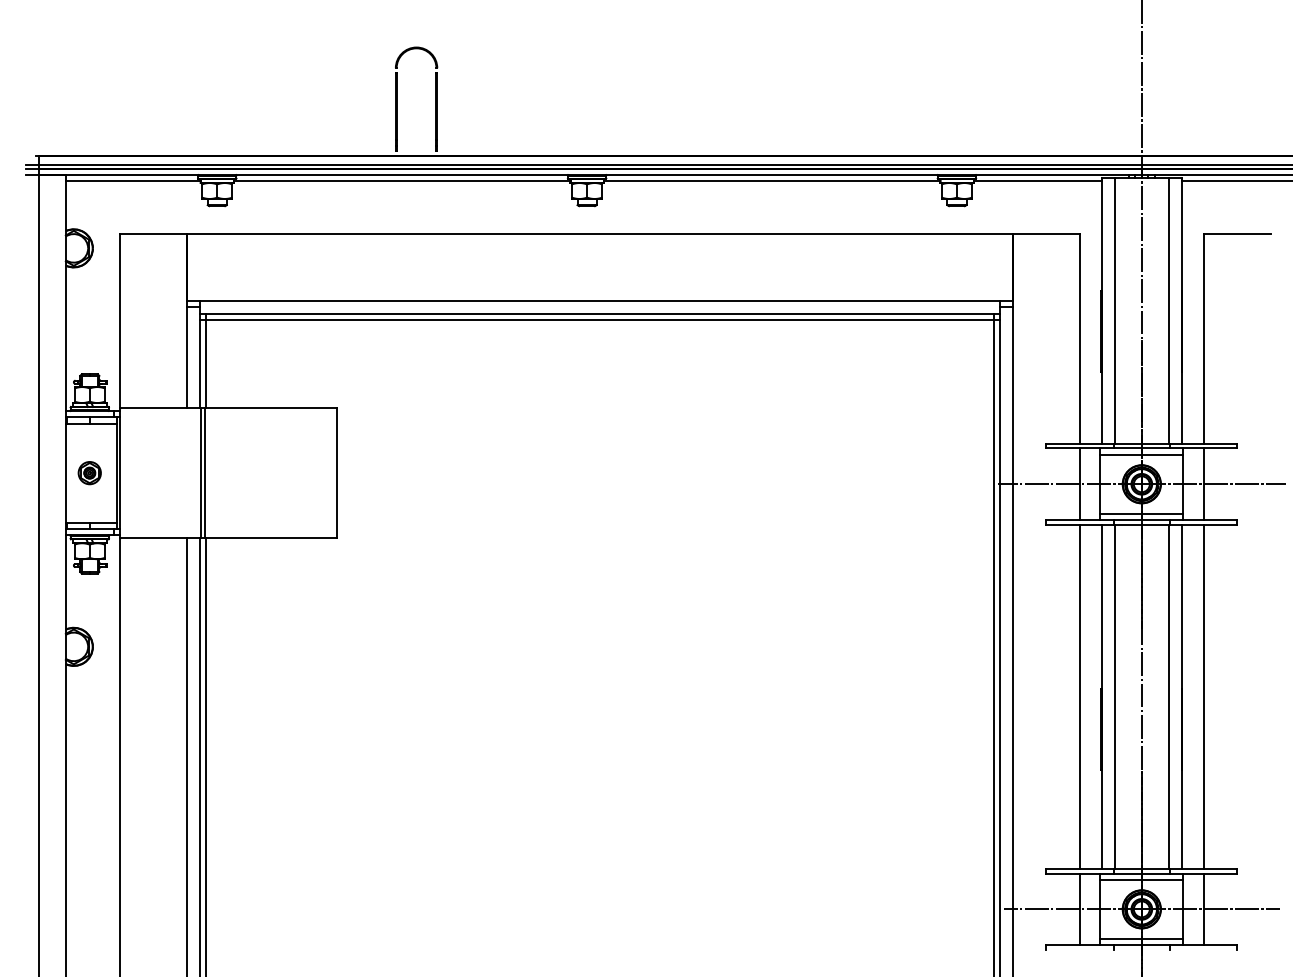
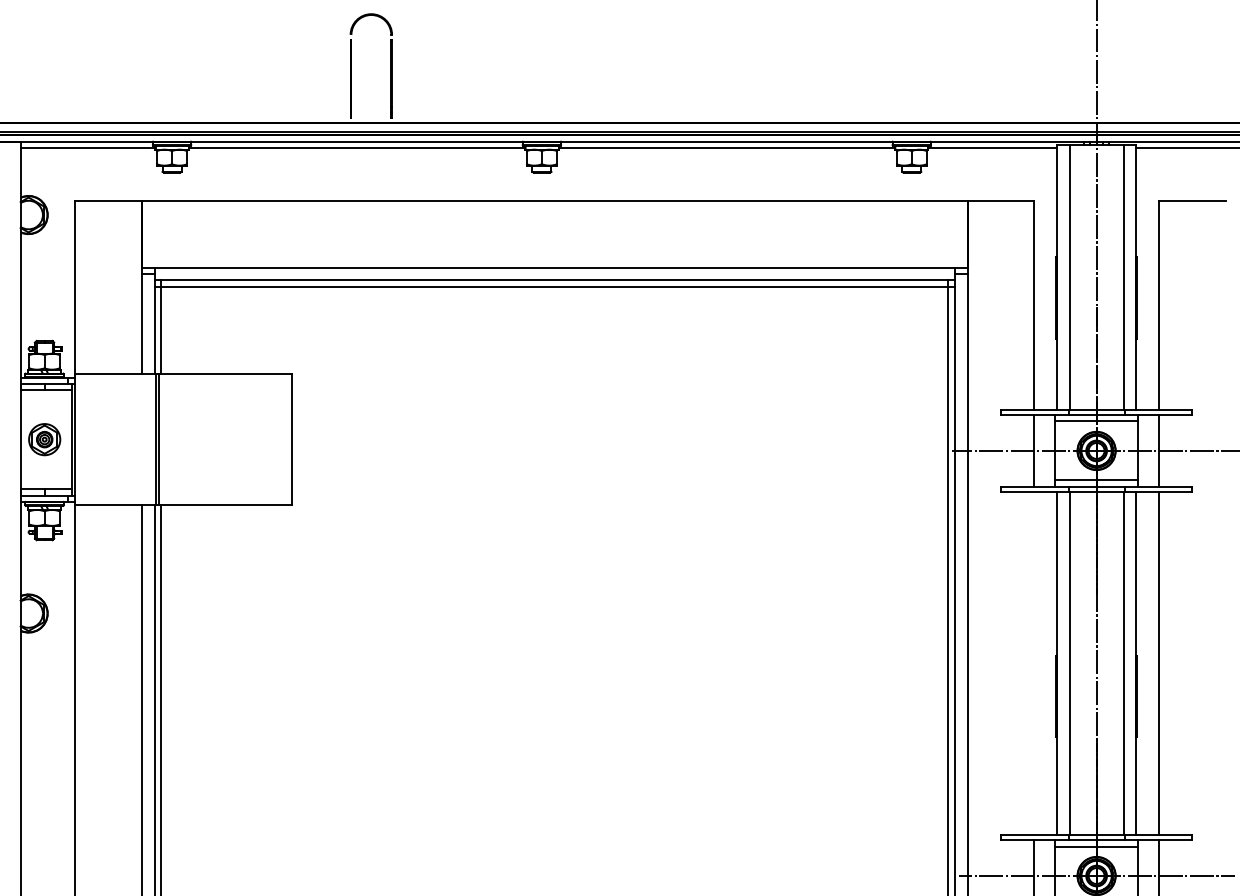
part: (89, 473) -> (44, 440), size x1.4
line: (1079, 696) -> (1034, 663), removed

